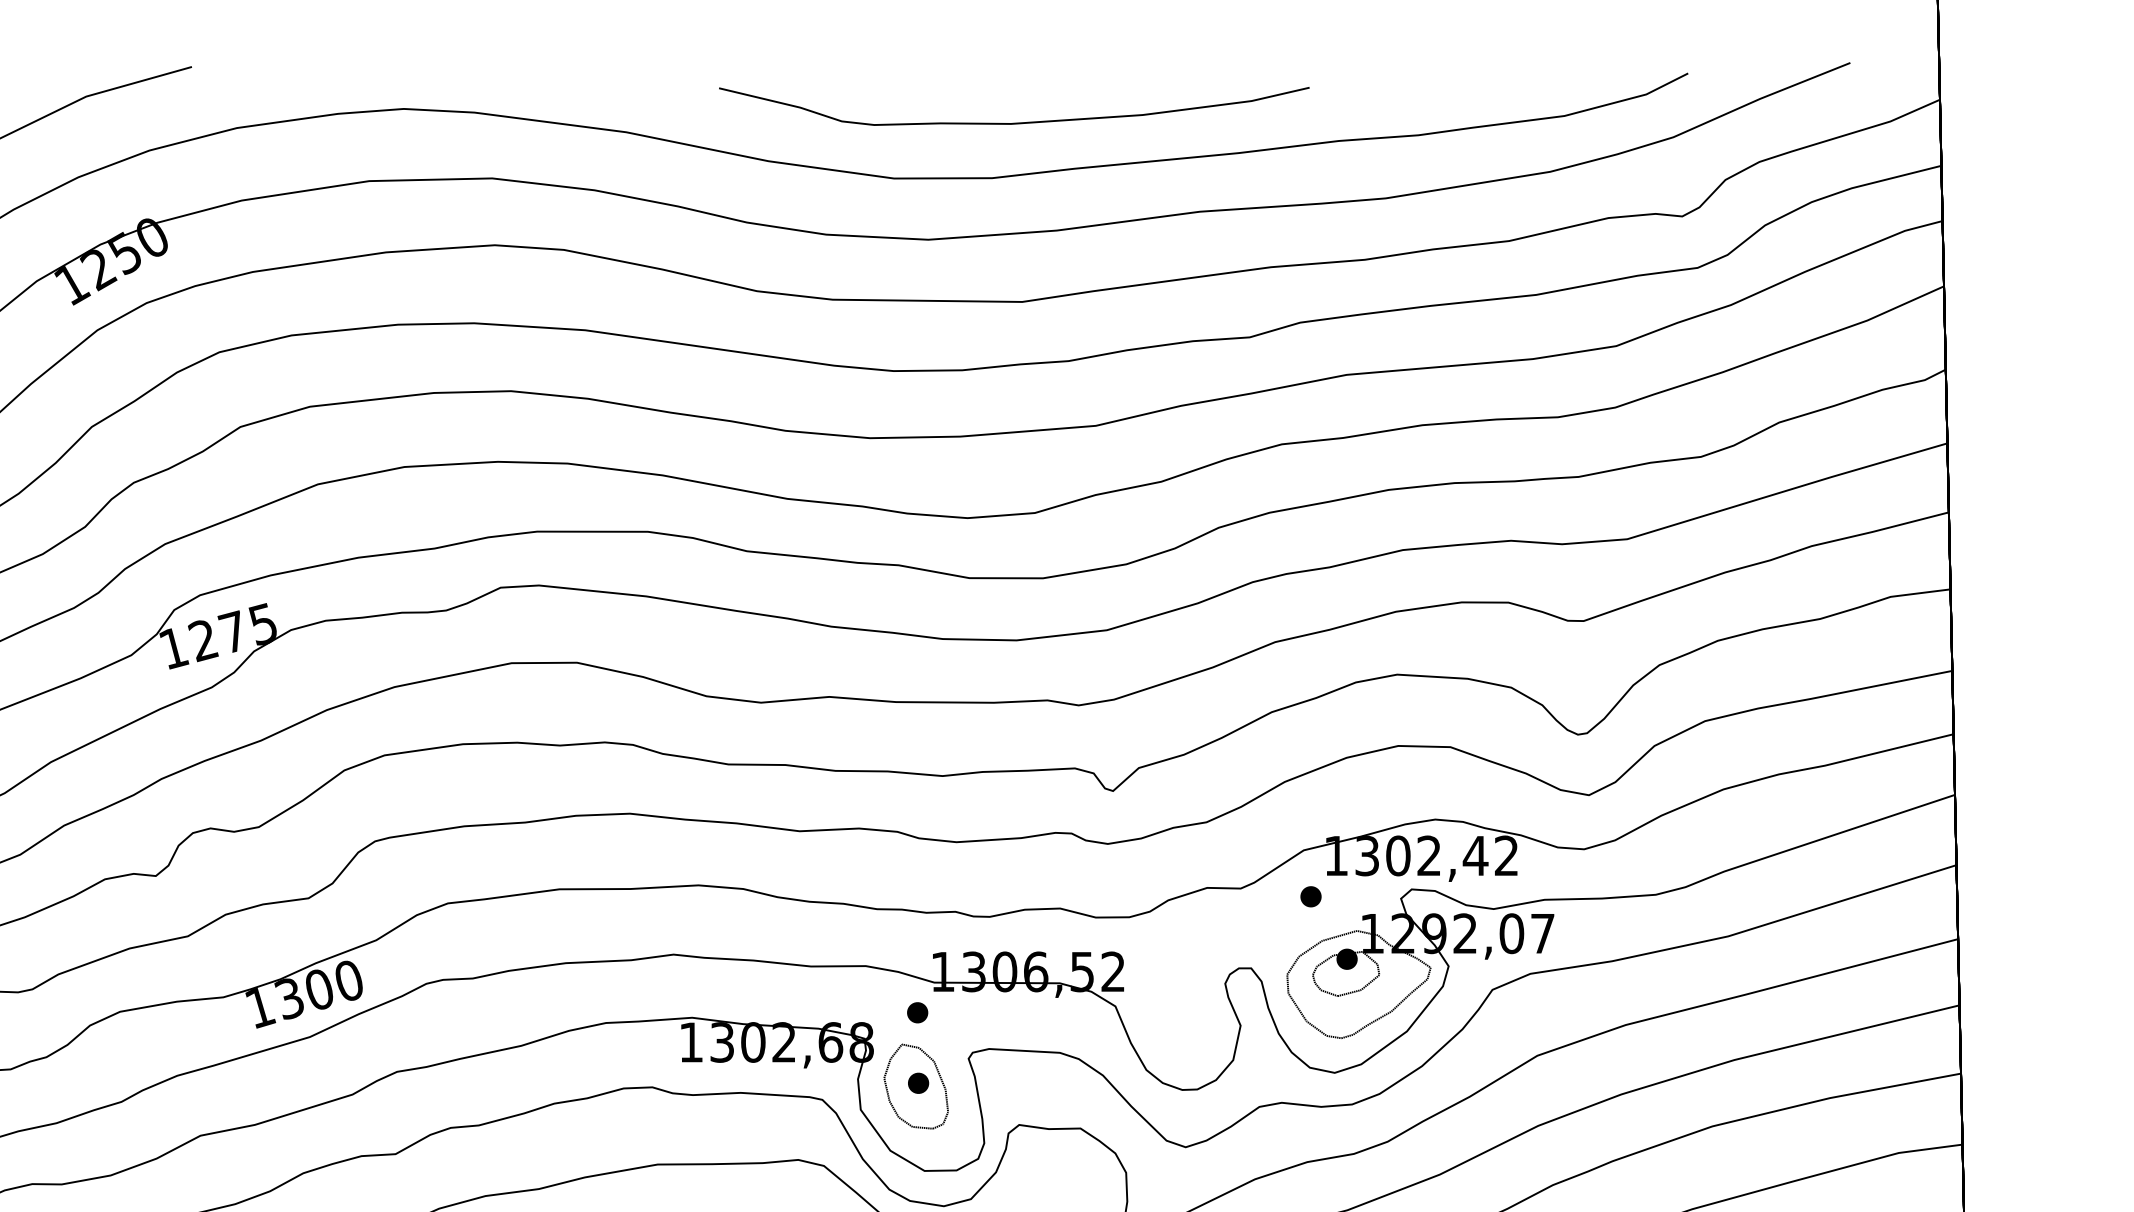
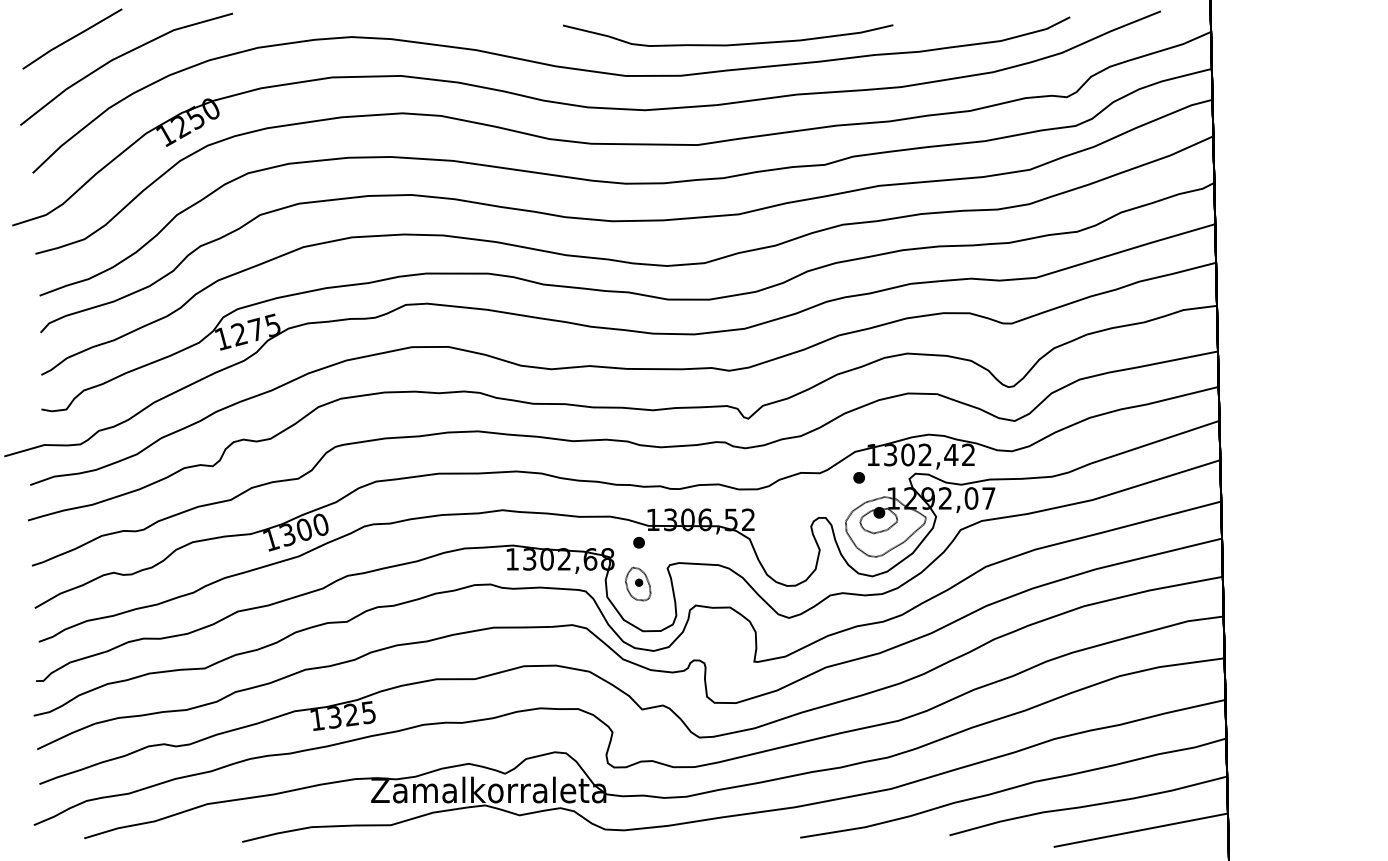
curve: (1014, 122) -> (728, 44), moved
part: (914, 1085) -> (637, 583), size x0.7

